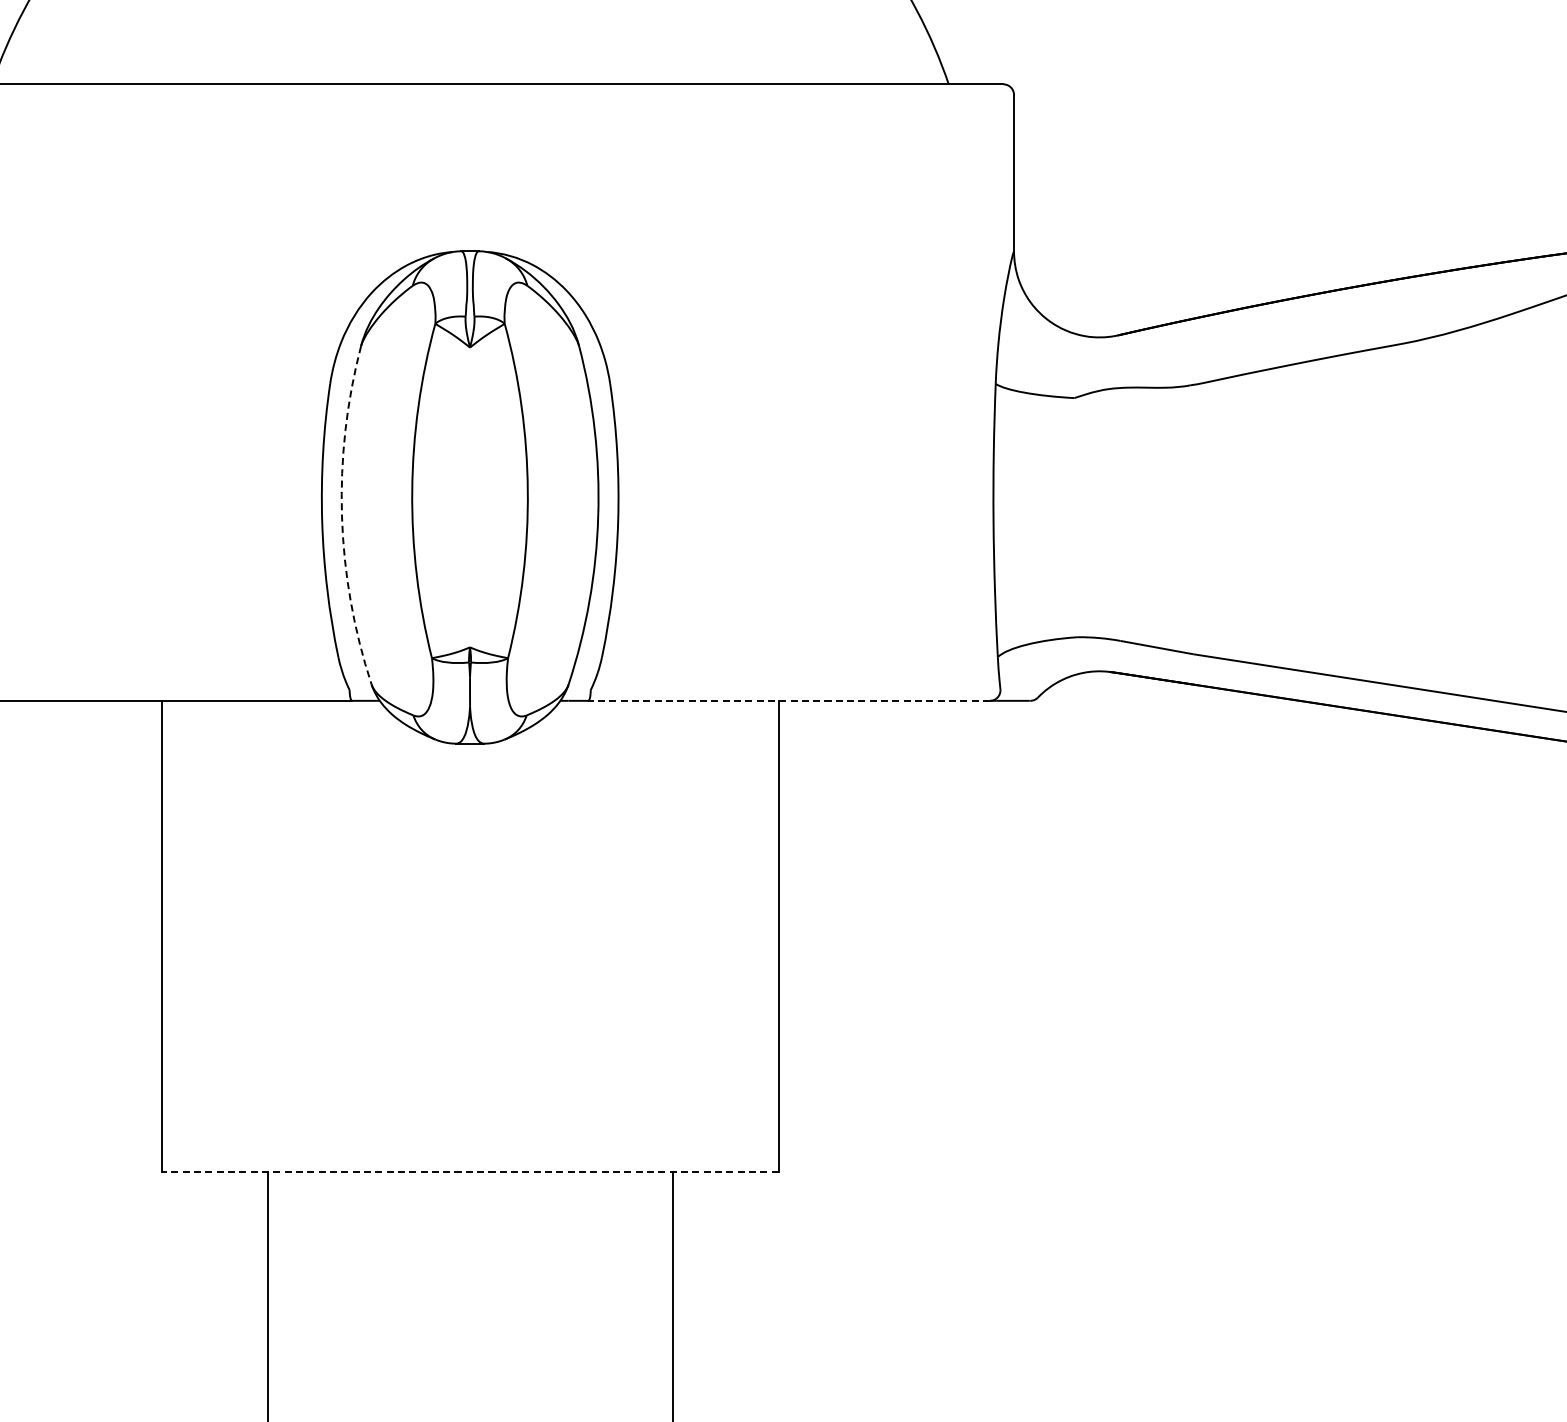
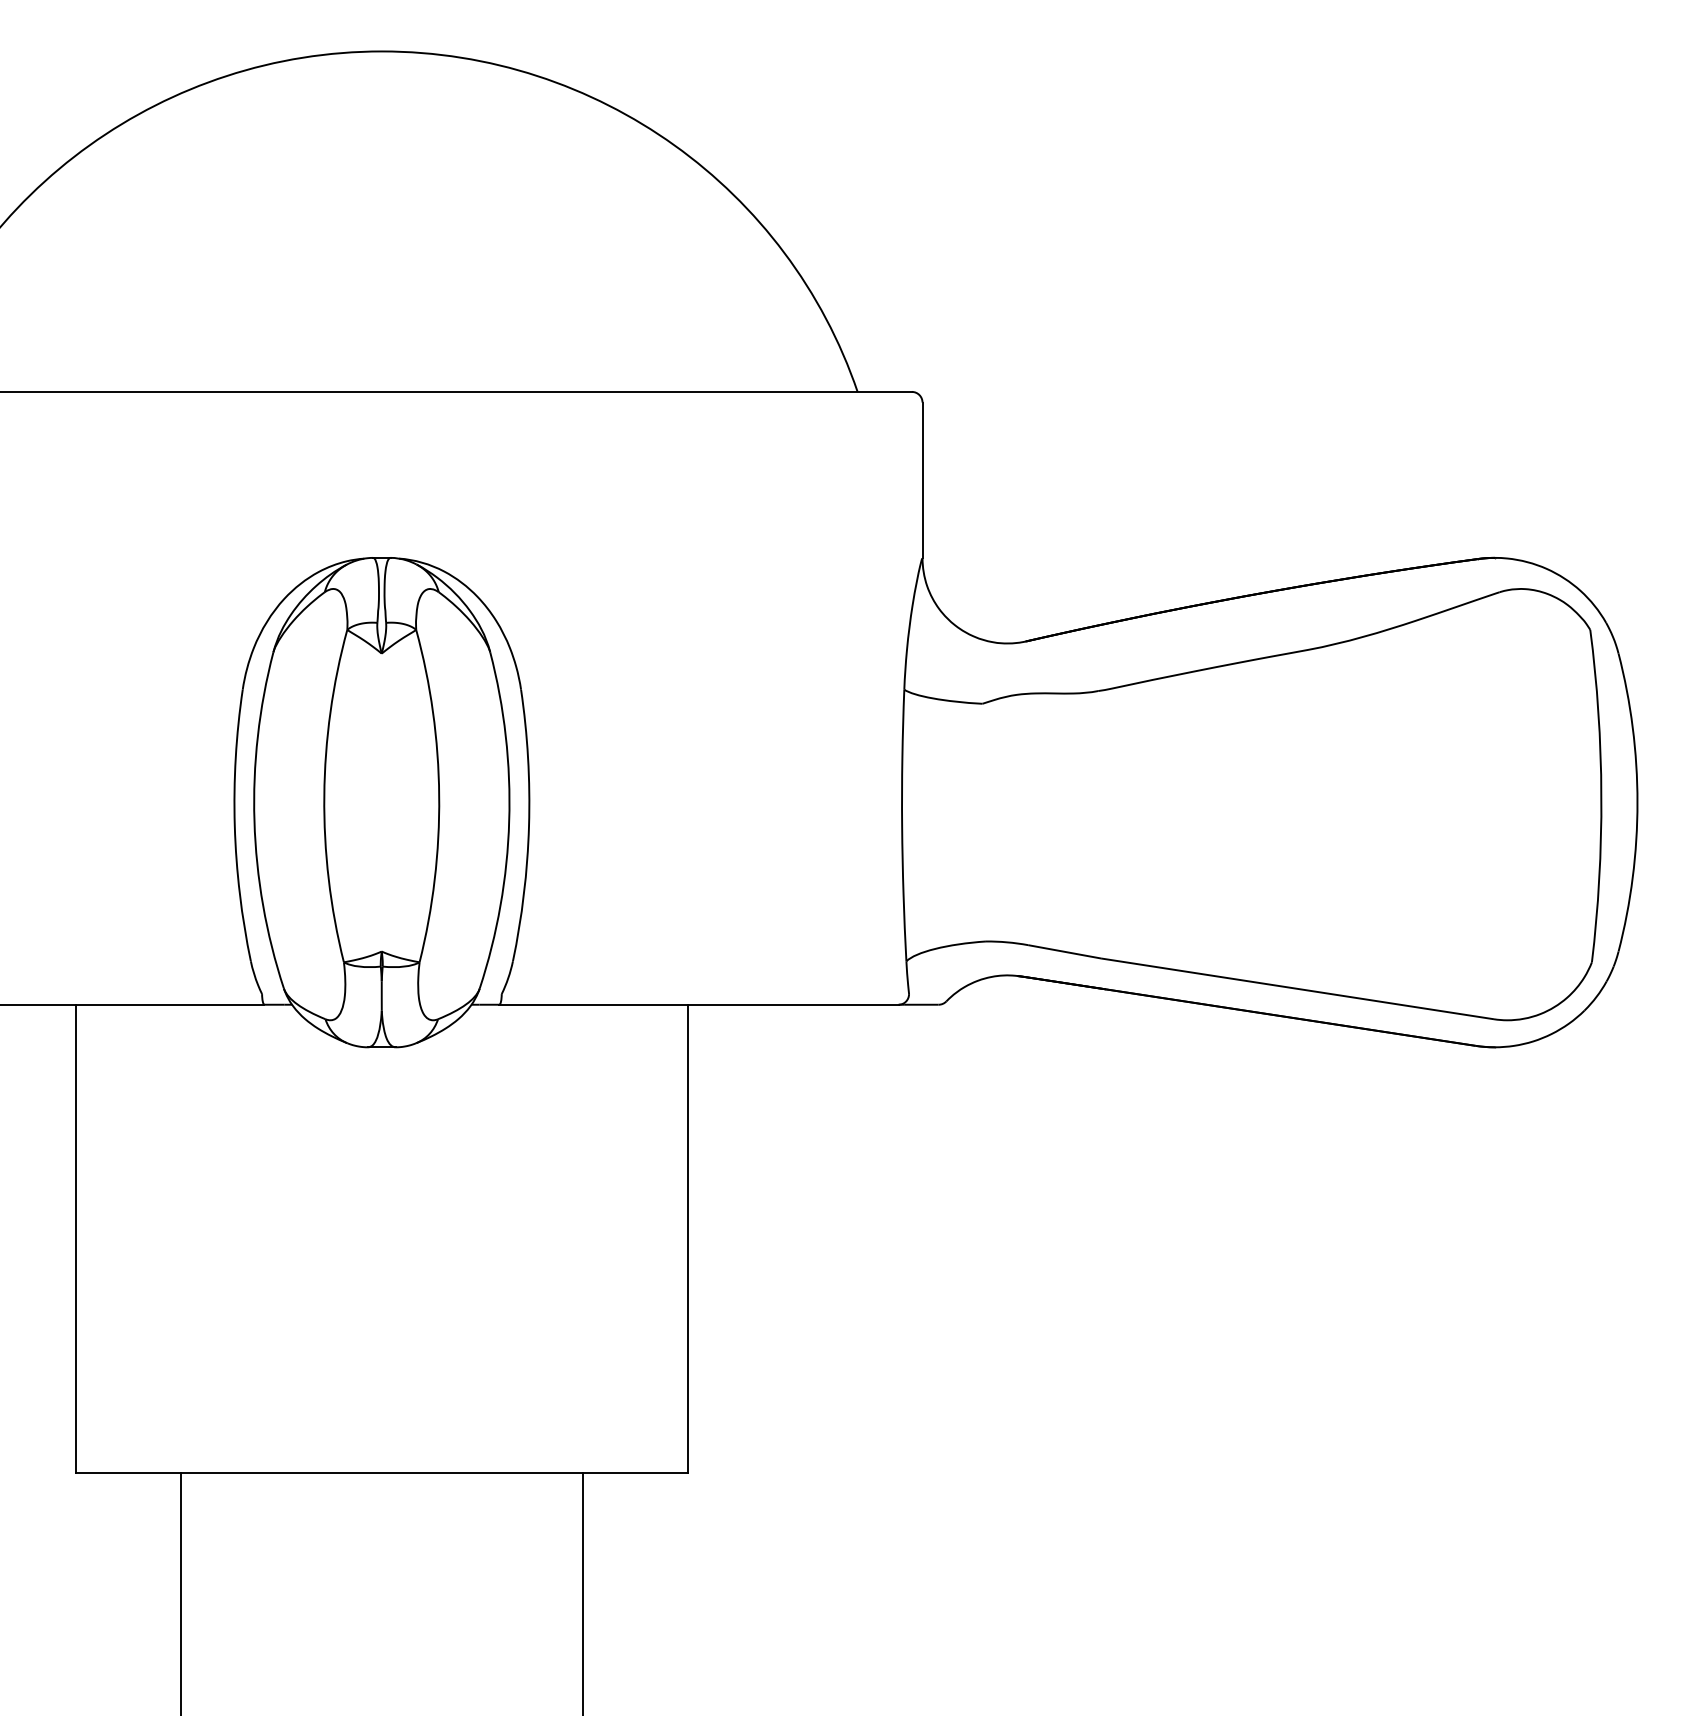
arc: (342, 516) -> (254, 821), dashed -> solid
line: (789, 700) -> (699, 1004), dashed -> solid
line: (469, 1171) -> (381, 1472), dashed -> solid

